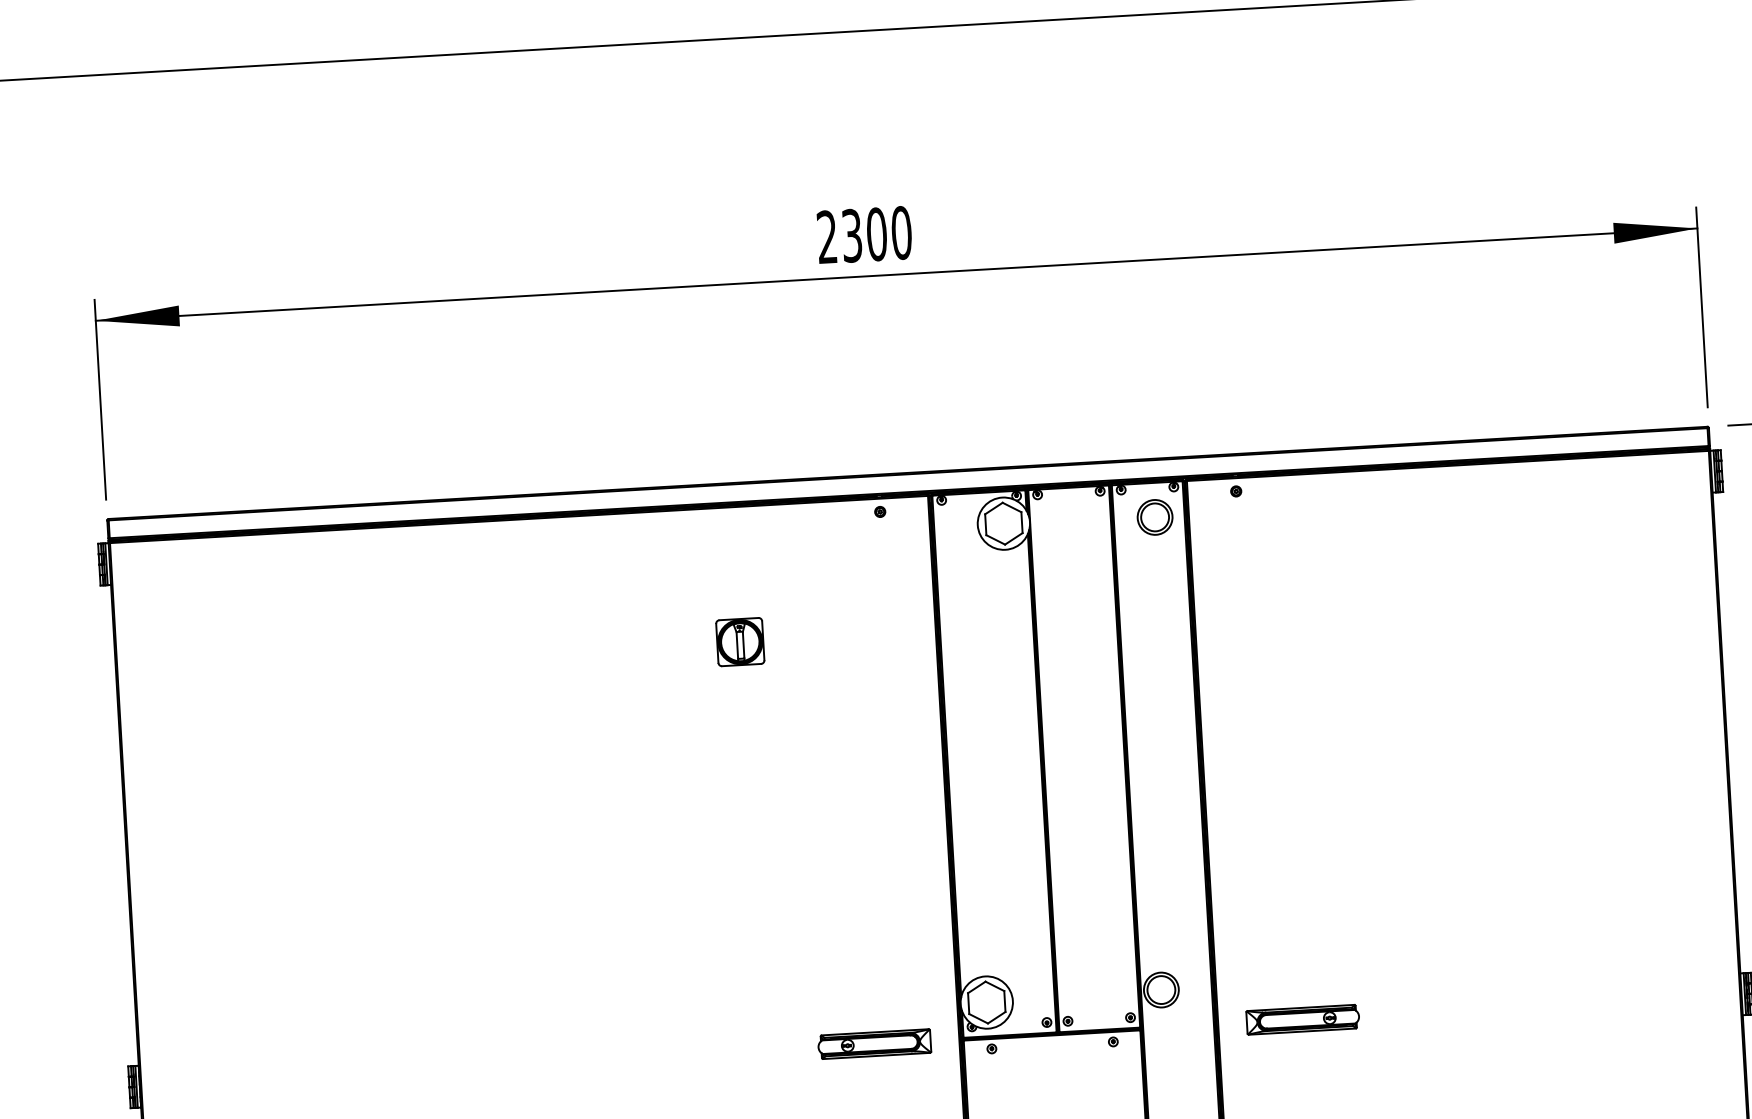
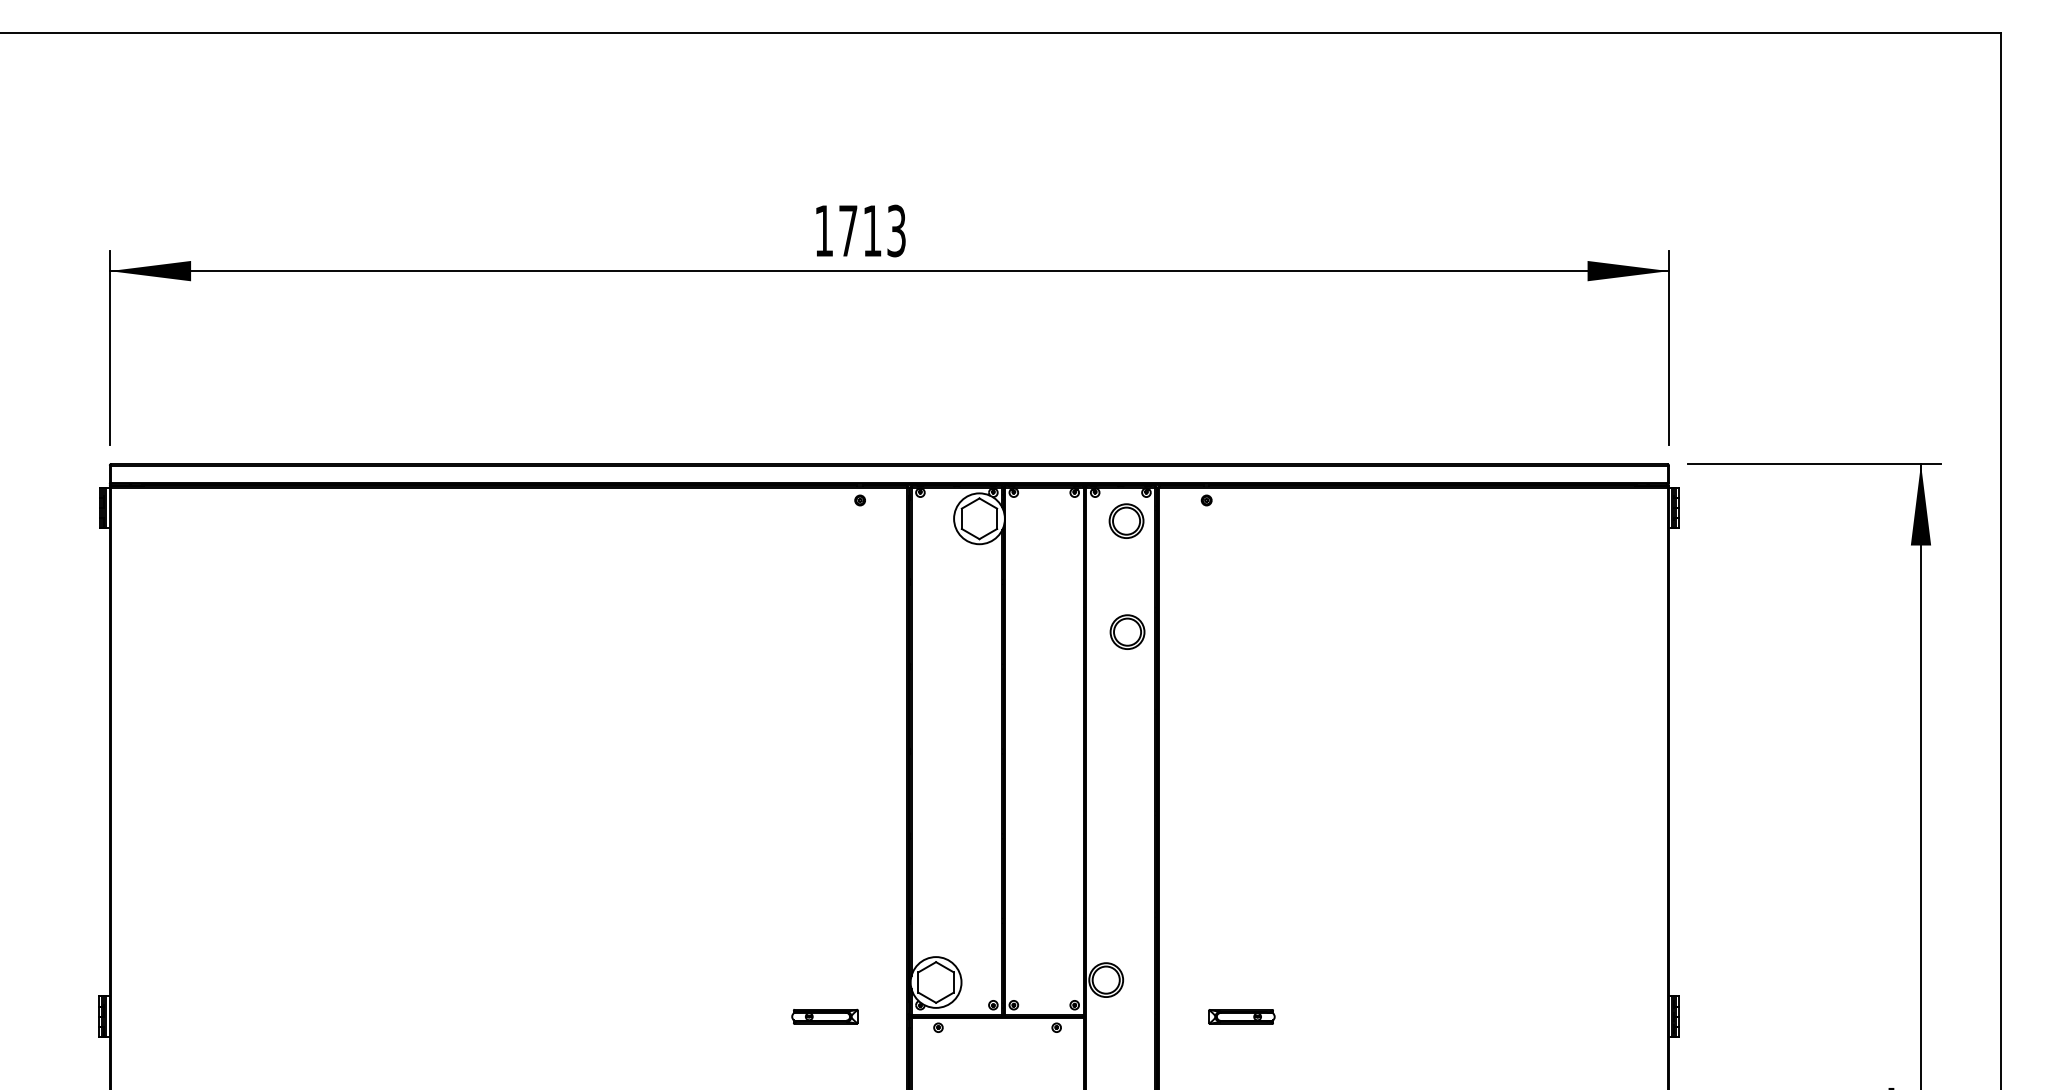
text: (864, 234) -> (860, 230), 2300 -> 1713
part: (1162, 630) -> (1127, 631), added
part: (739, 641) -> (716, 618), removed
part: (1302, 1019) -> (1241, 1016), size x0.6
part: (874, 1044) -> (824, 1016), size x0.6

